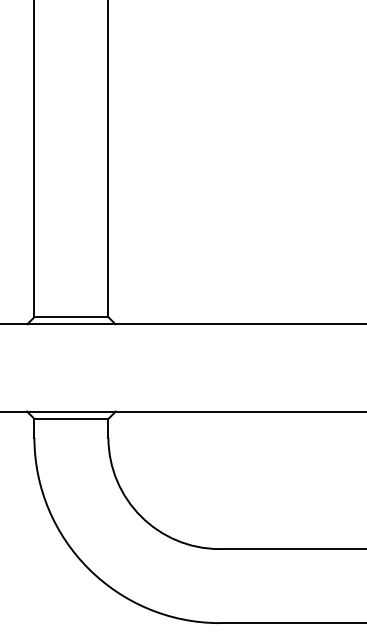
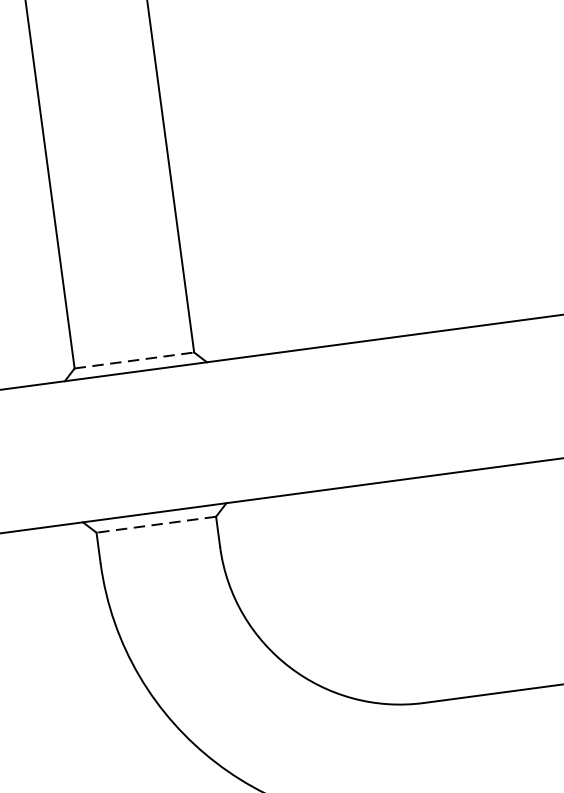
line: (71, 317) -> (134, 360), solid -> dashed
line: (70, 418) -> (154, 524), solid -> dashed

